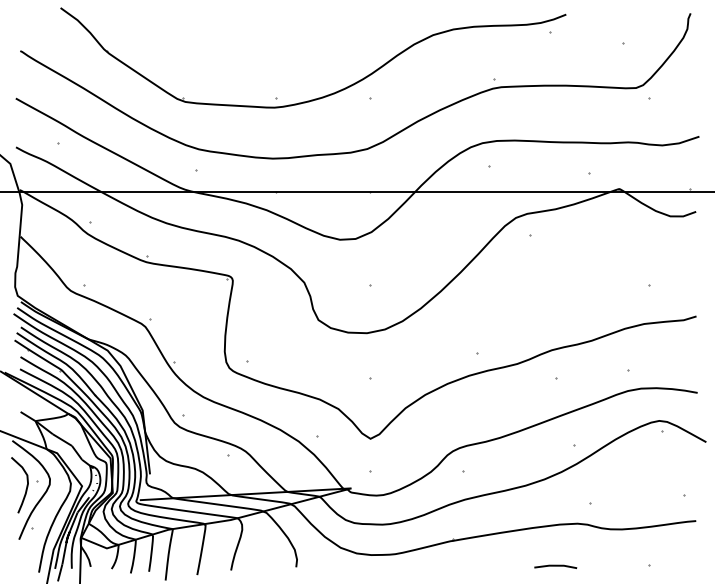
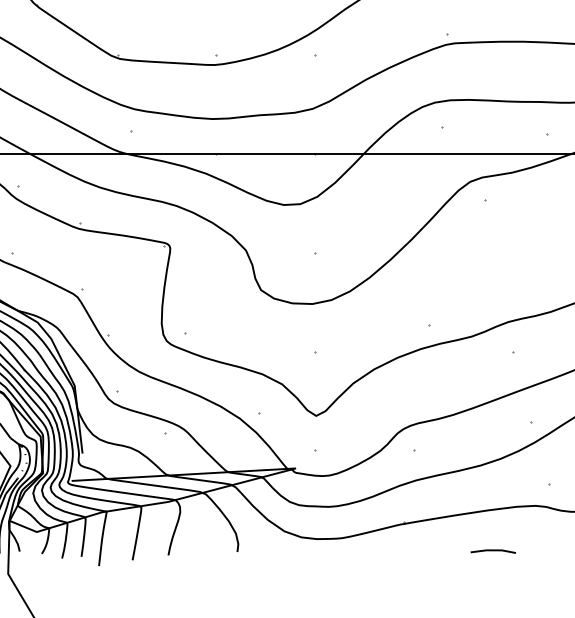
line: (555, 566) -> (493, 551), moved

